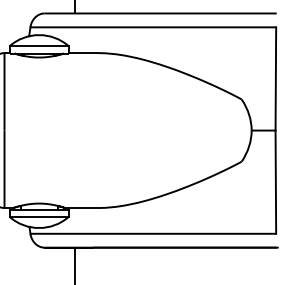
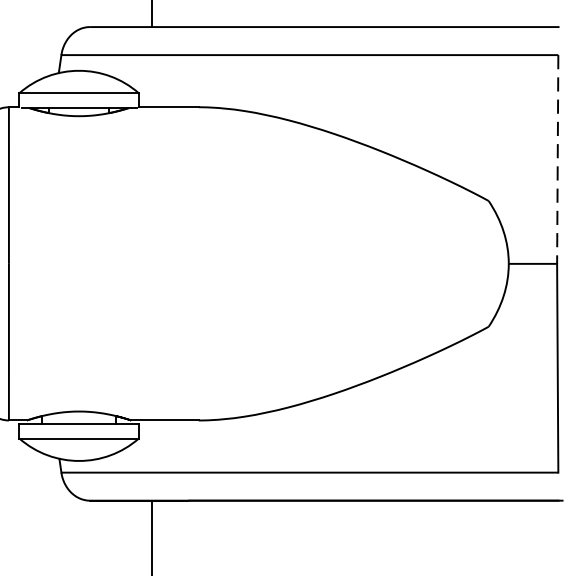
line: (275, 78) -> (557, 158), solid -> dashed

